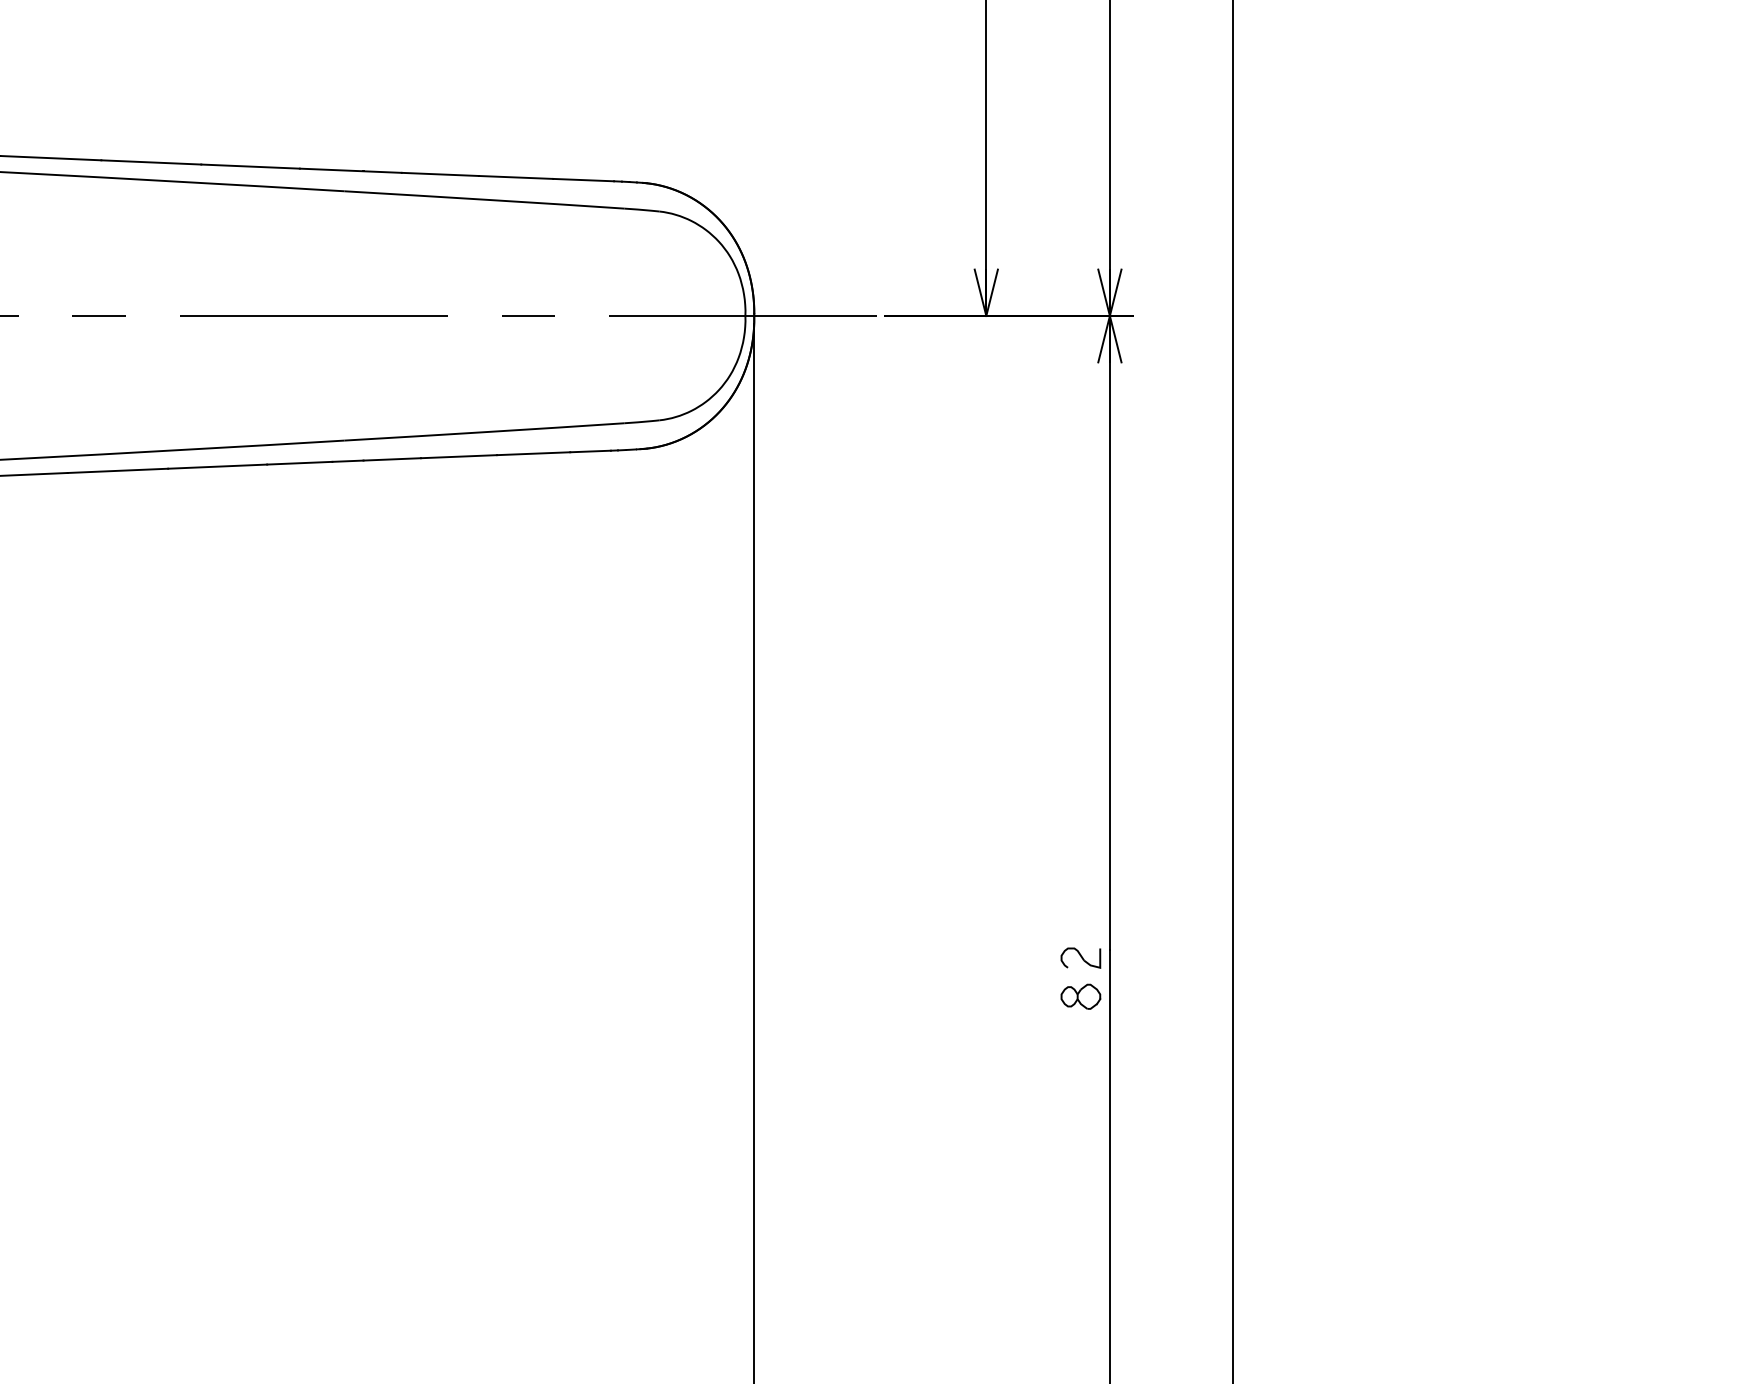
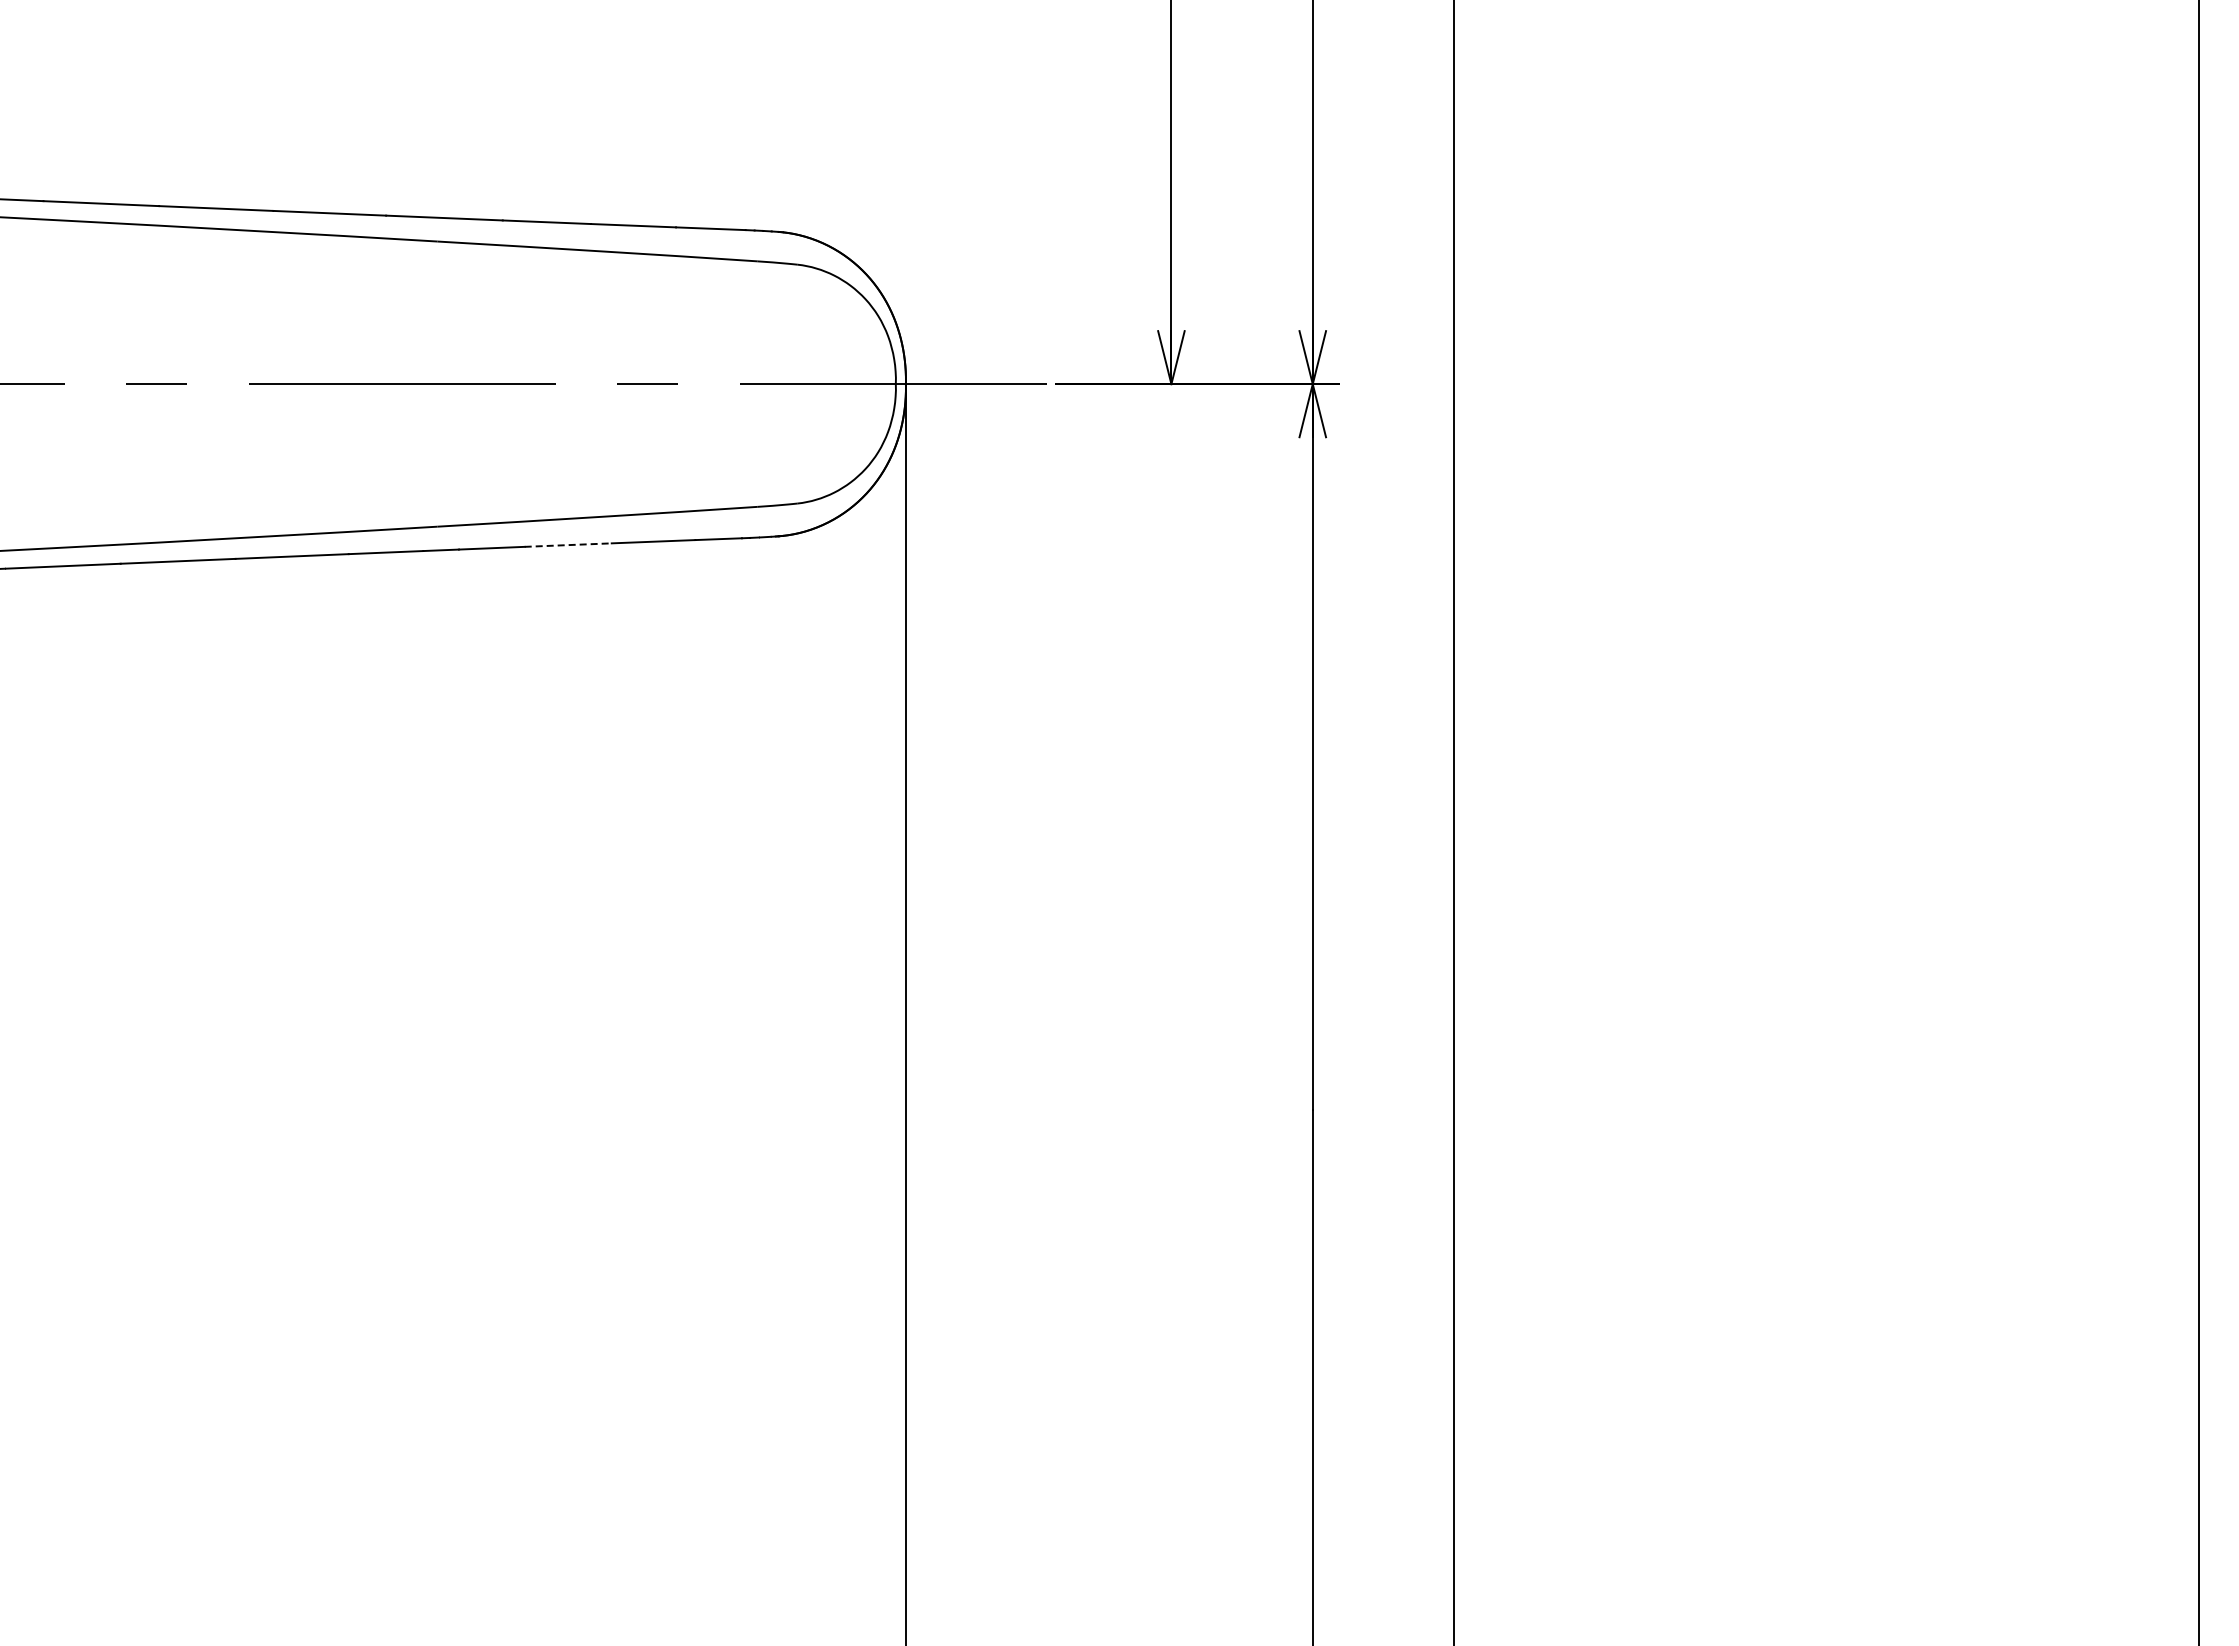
line: (459, 457) -> (568, 545), solid -> dashed
part: (1080, 957) -> (1279, 1118), removed
part: (1080, 996) -> (1279, 1162), removed

